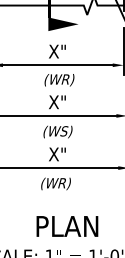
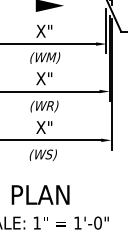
text: (56, 79) -> (43, 57), (WR) -> (WM)
text: (55, 131) -> (42, 106), (WS) -> (WR)
text: (54, 183) -> (41, 154), (WR) -> (WS)
text: (67, 225) -> (40, 194), moved

